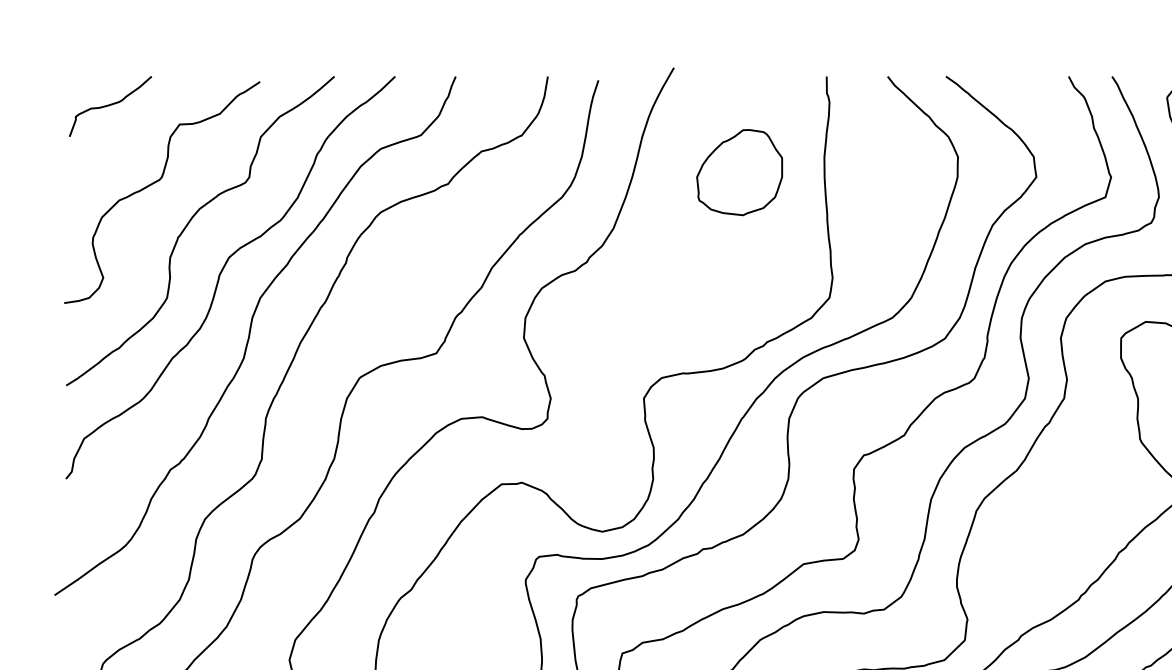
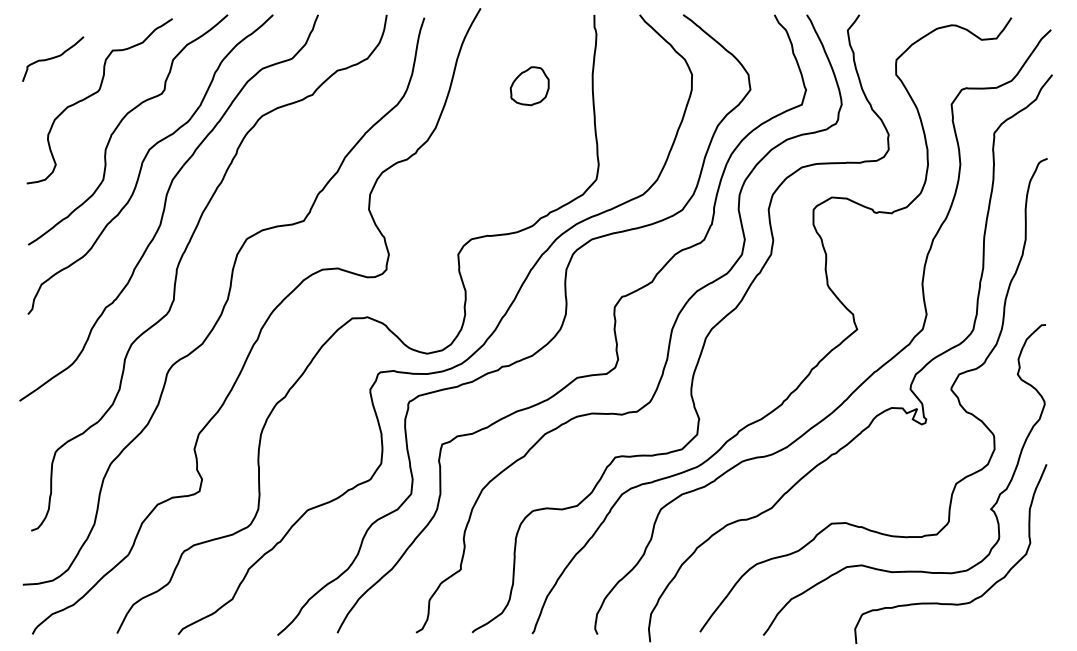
curve: (110, 105) -> (53, 58), moved
part: (739, 171) -> (529, 85), size x0.6

